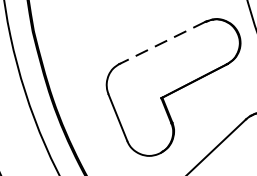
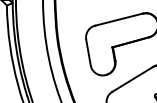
line: (163, 42) -> (119, 19), dashed -> solid

